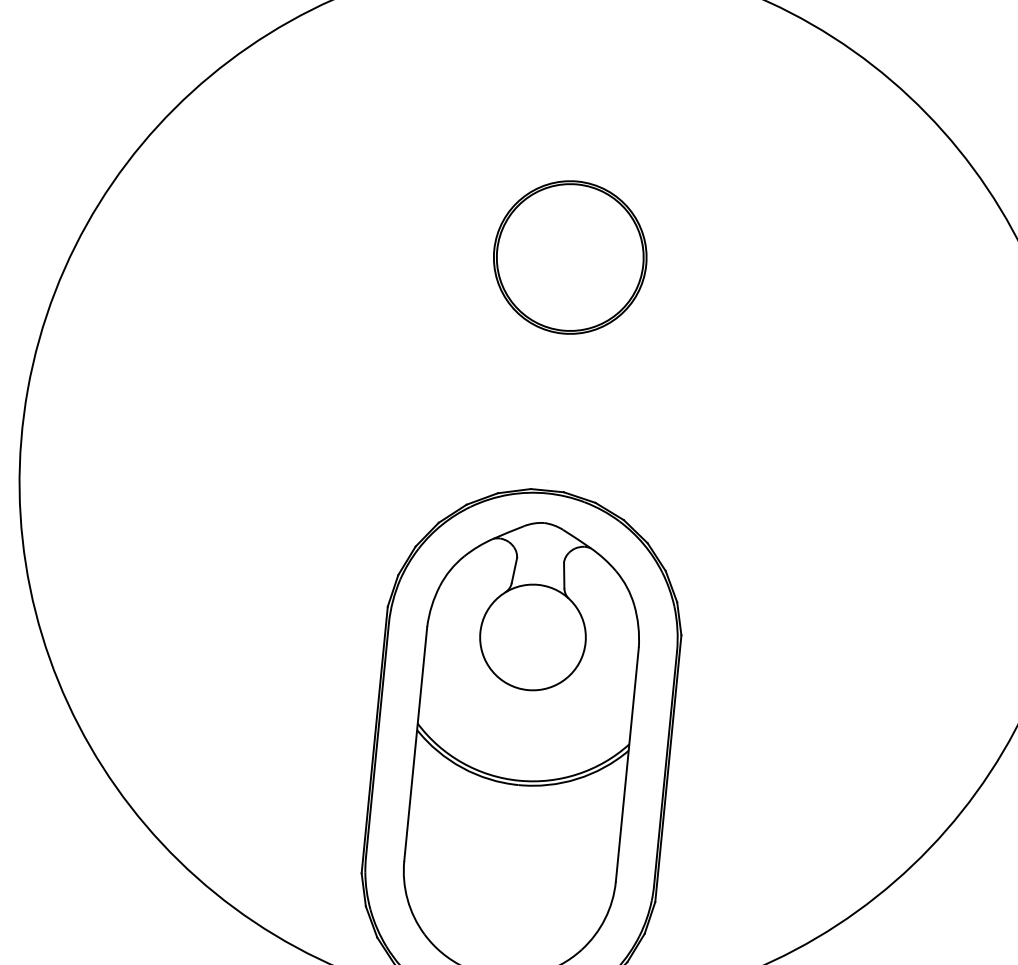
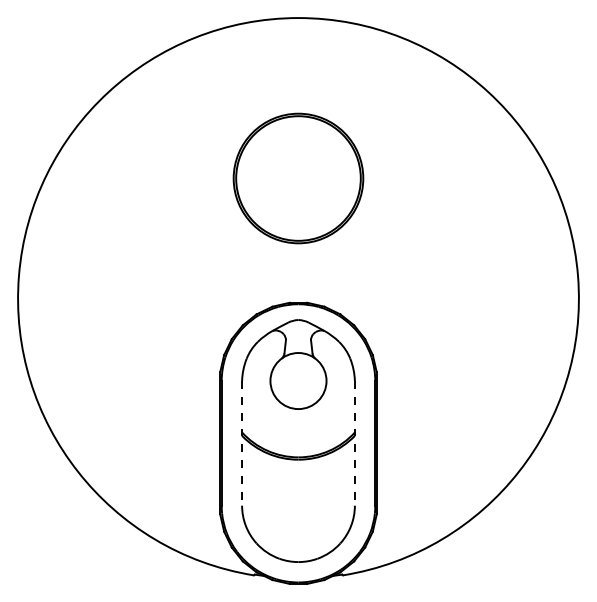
circle: (570, 257) -> (298, 178), size x1.6
line: (416, 744) -> (242, 443), solid -> dashed
line: (626, 764) -> (354, 443), solid -> dashed

